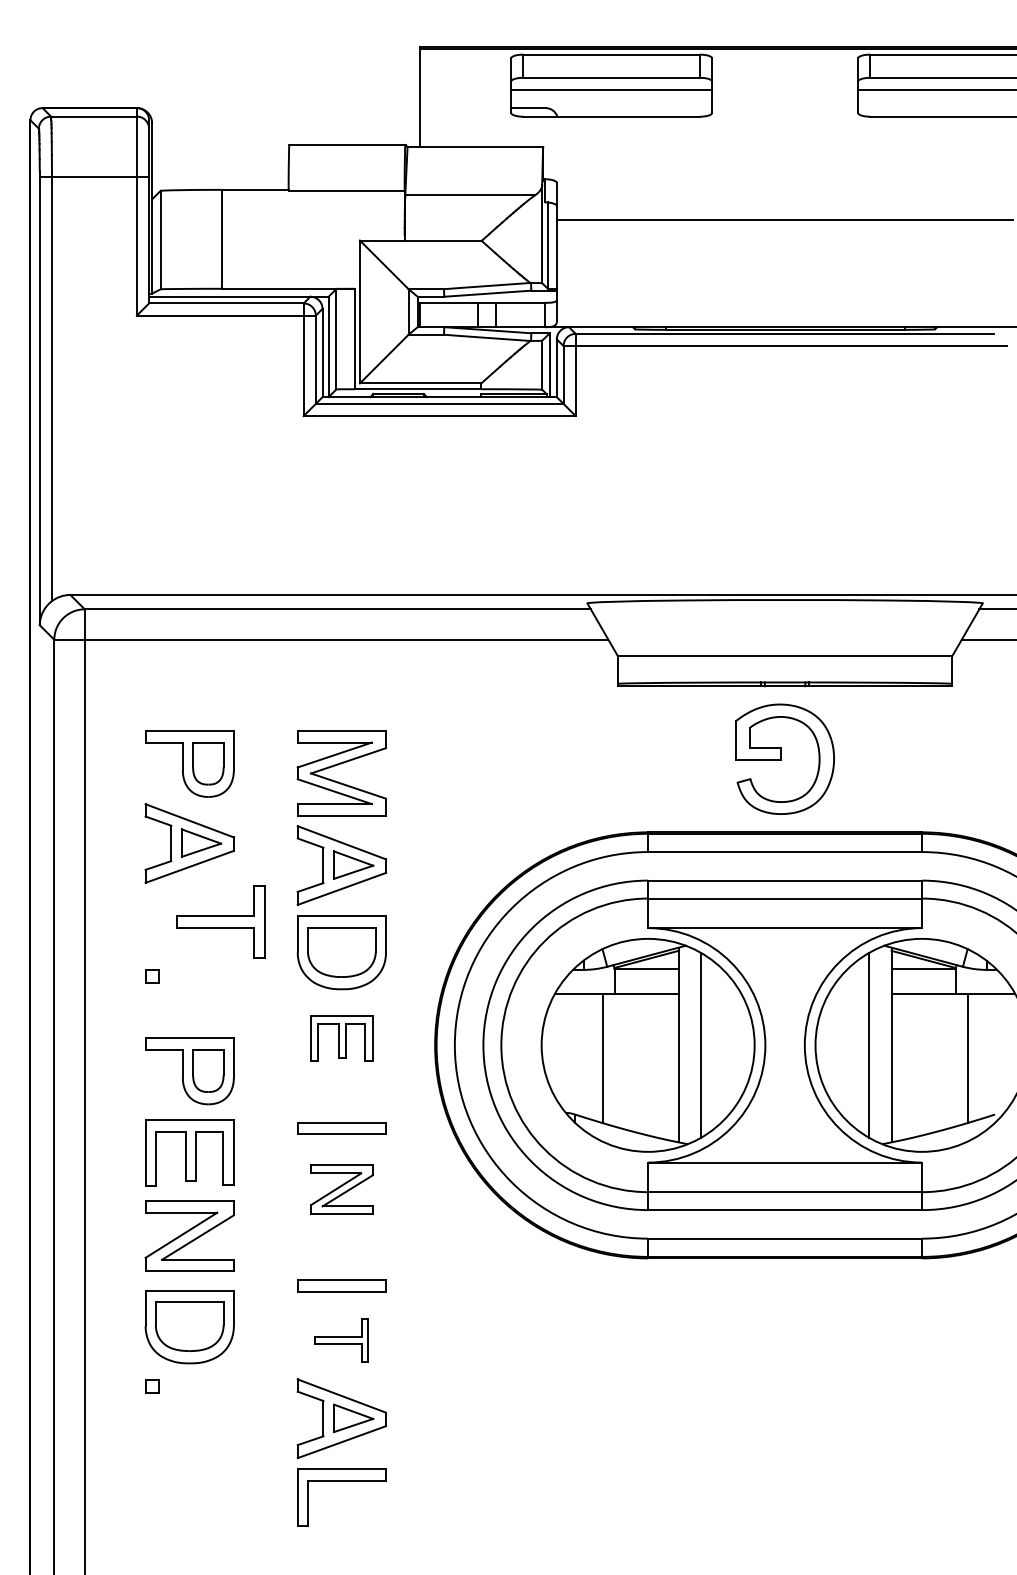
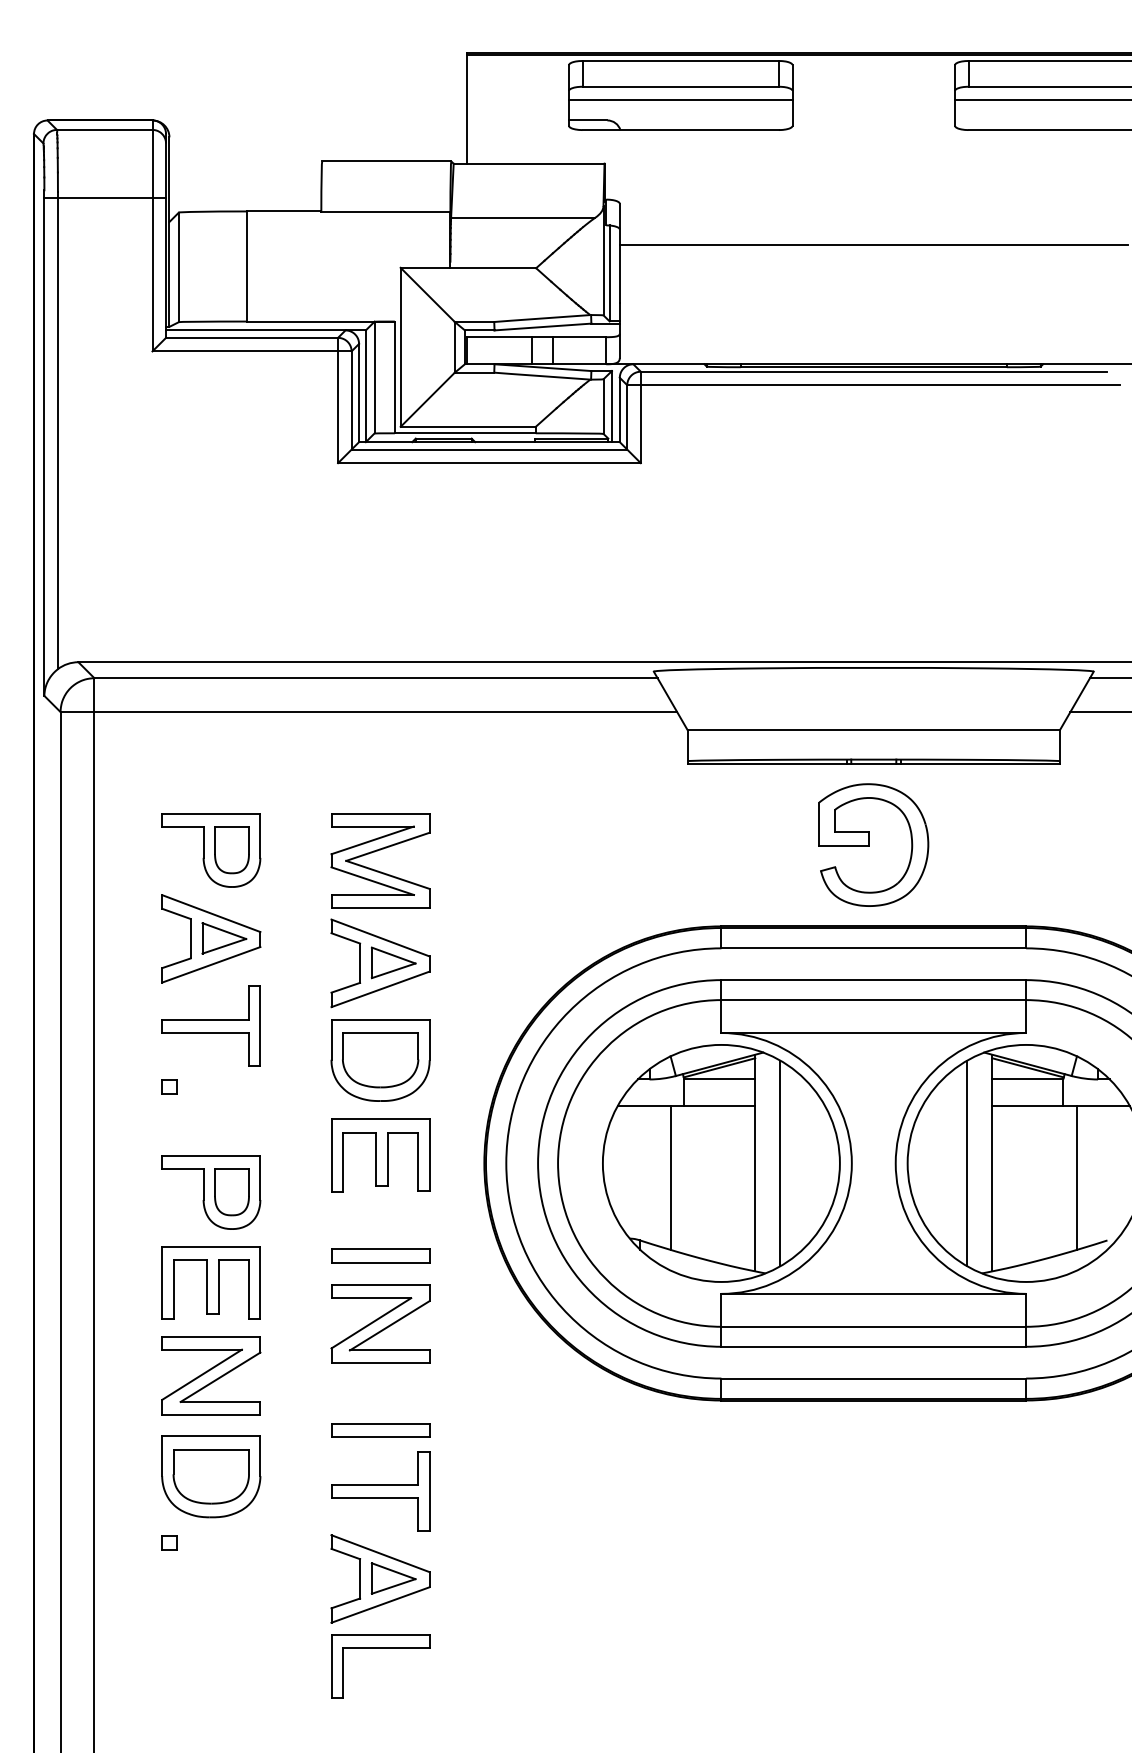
part: (220, 921) -> (211, 1025), moved
part: (341, 1038) -> (380, 1155), size x1.43
part: (341, 1189) -> (380, 1323), size x1.43
part: (341, 1339) -> (380, 1490), size x1.67

